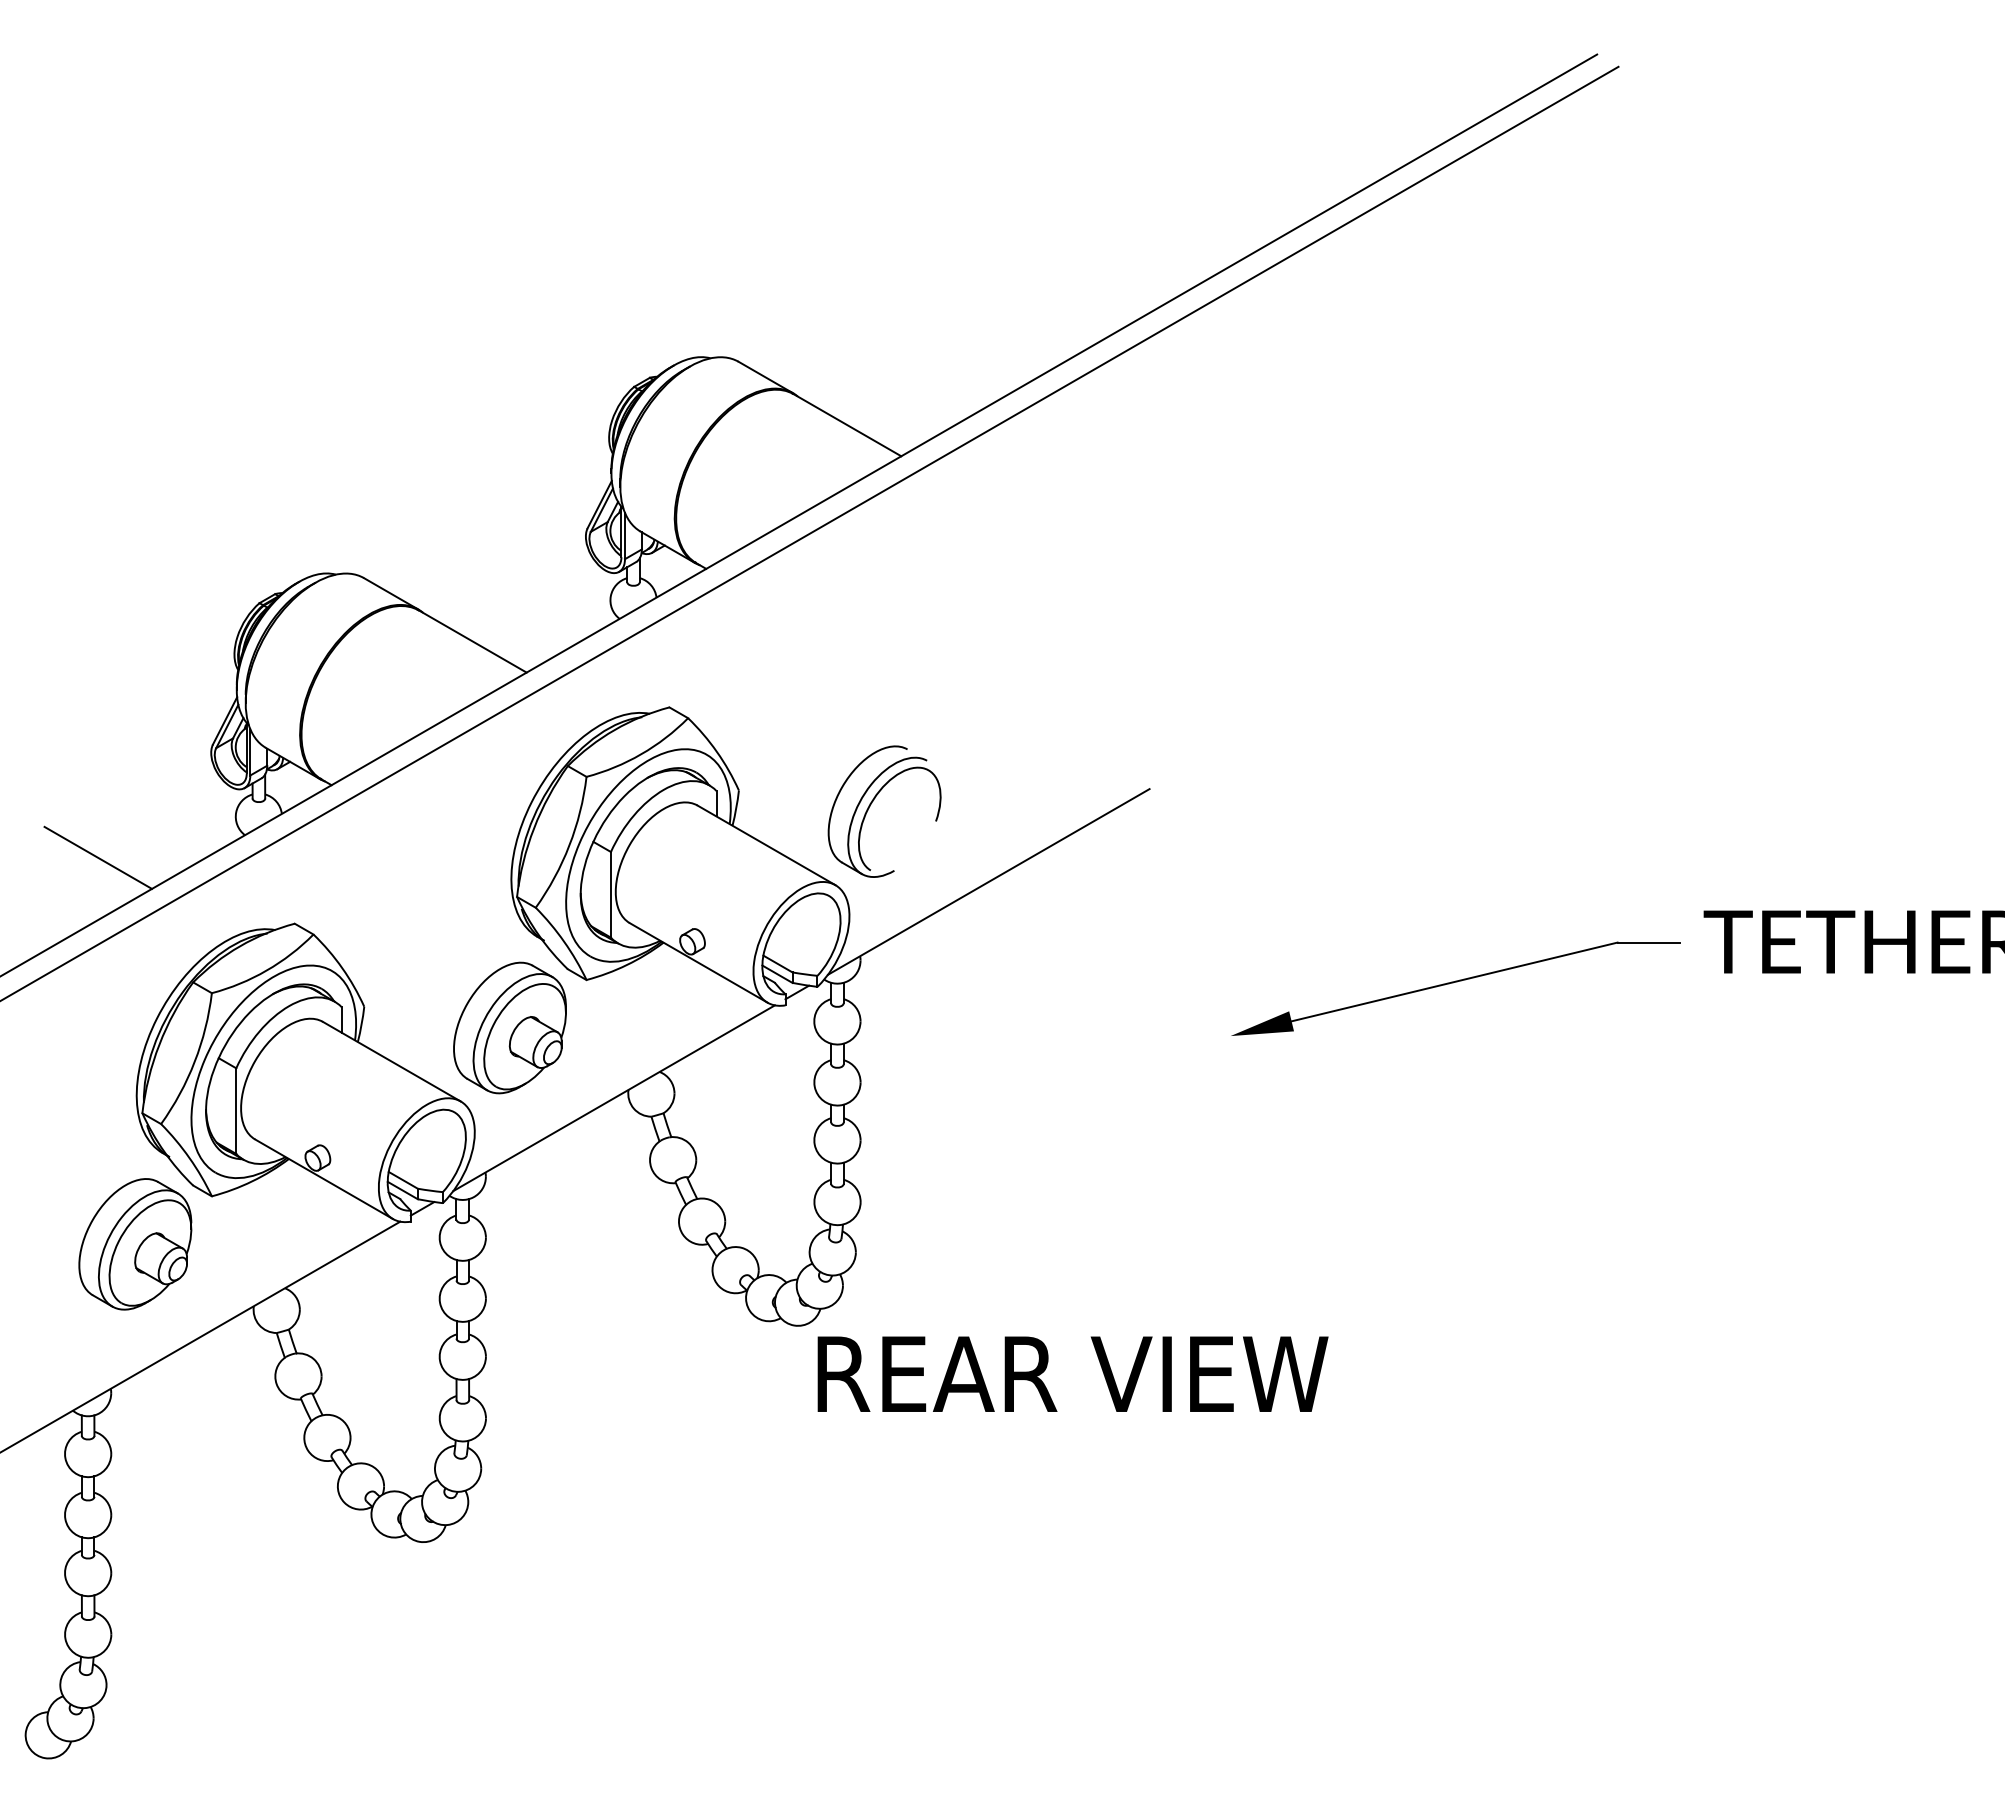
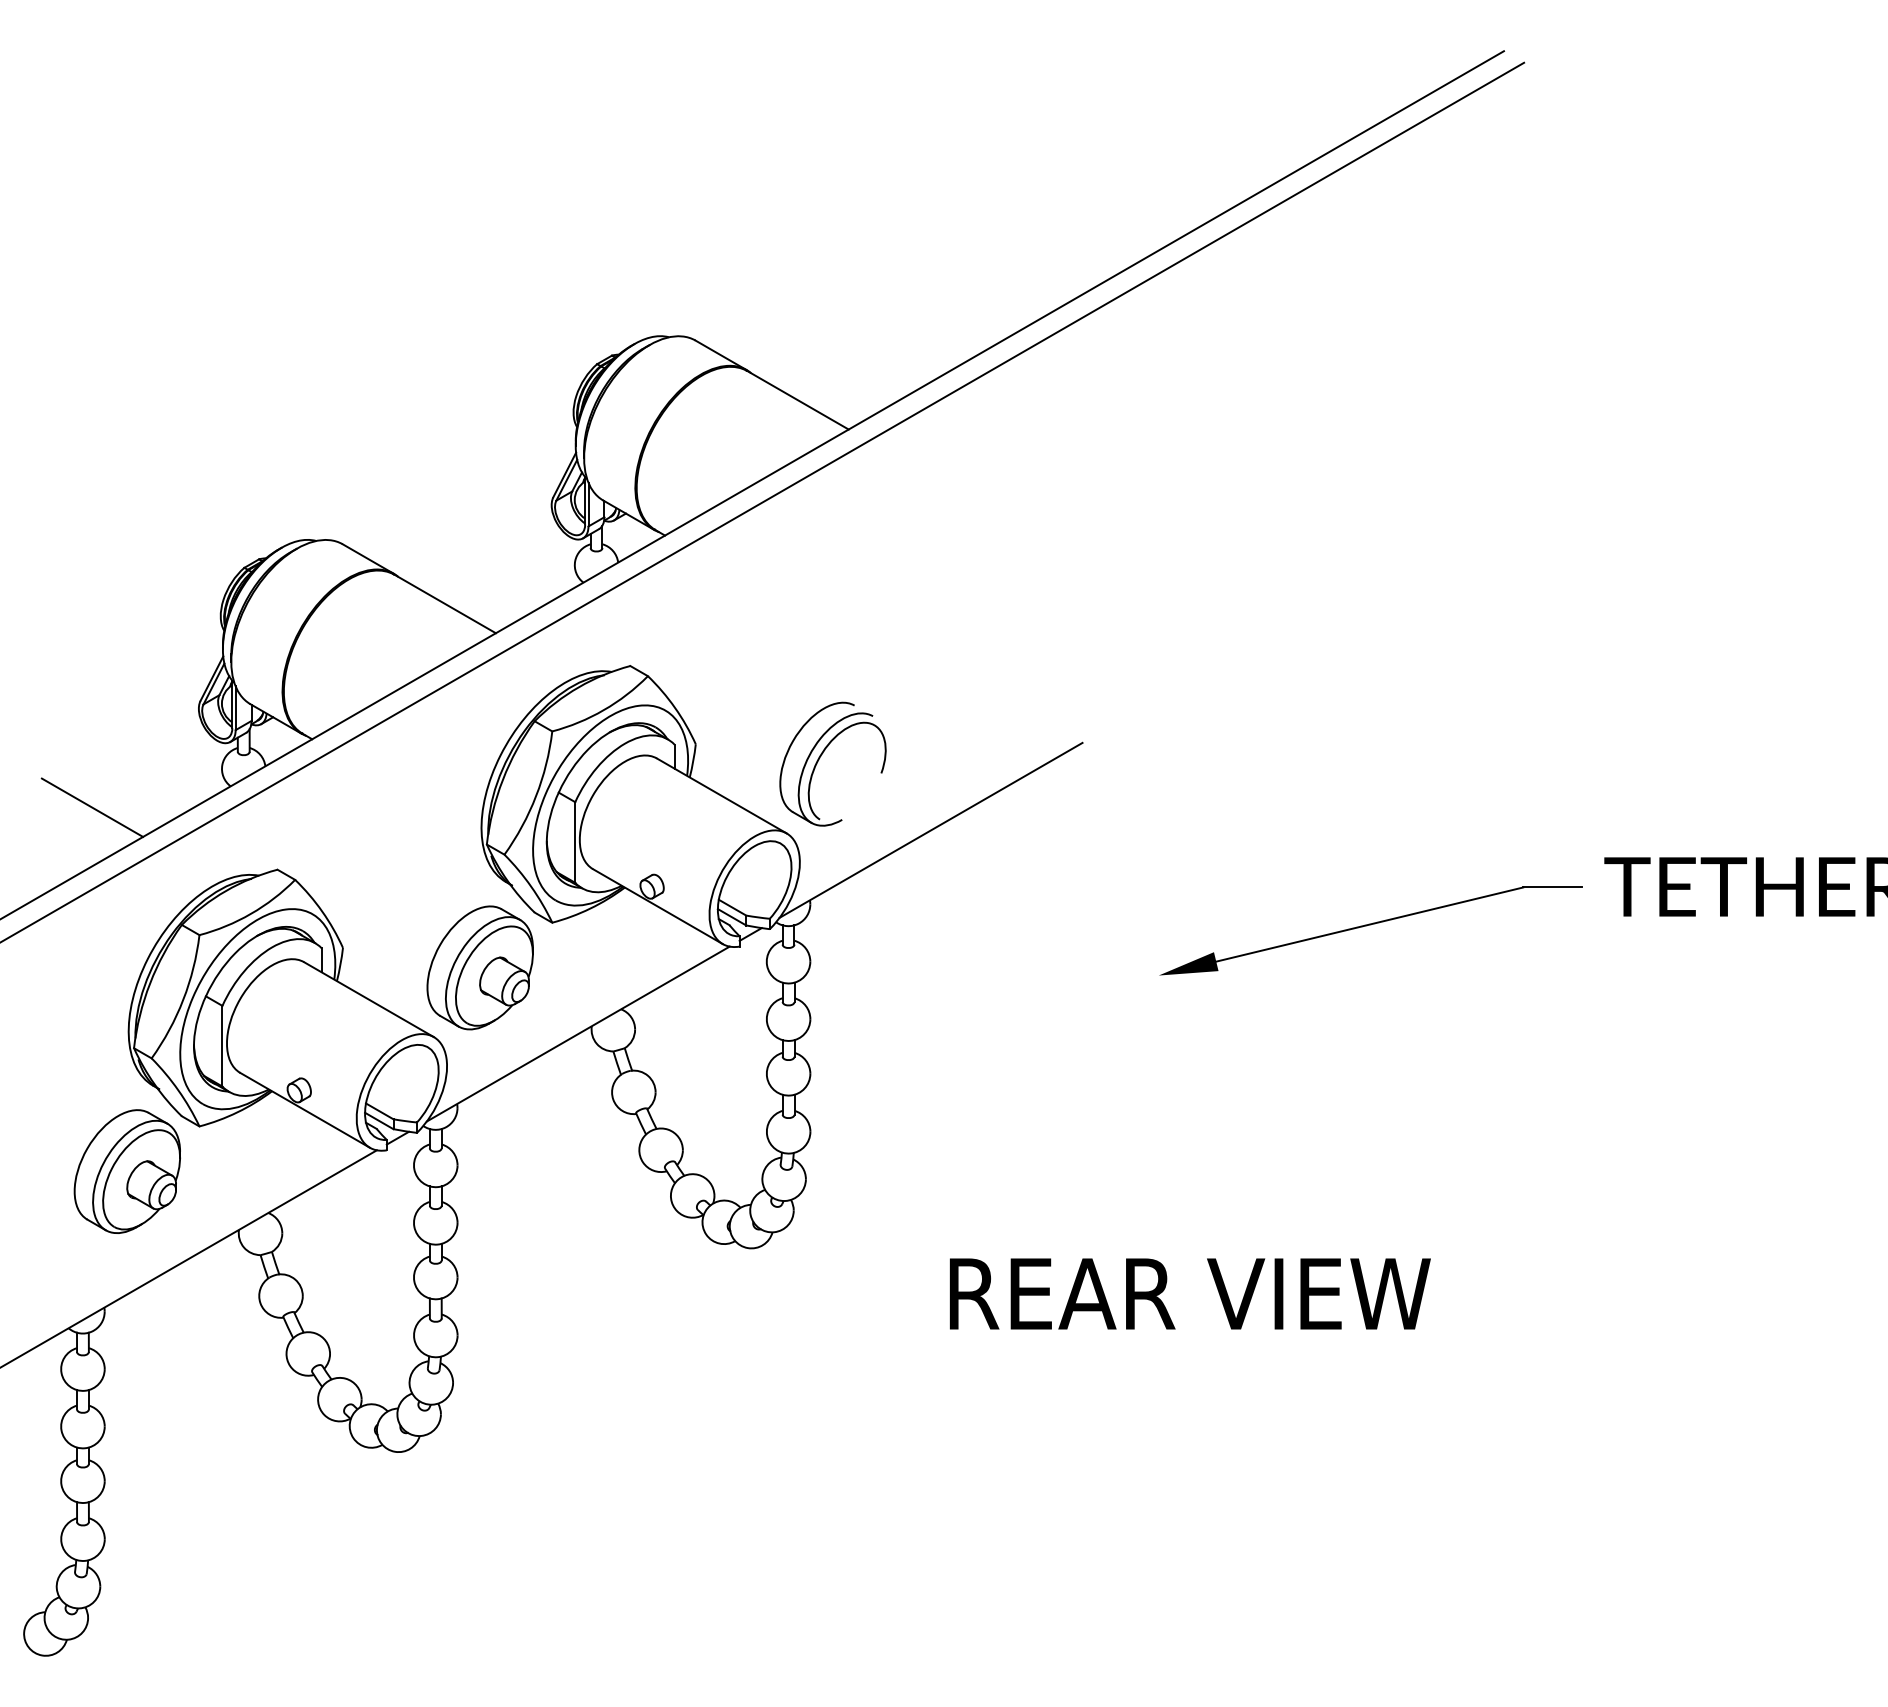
text: (1072, 1373) -> (1189, 1293), moved

